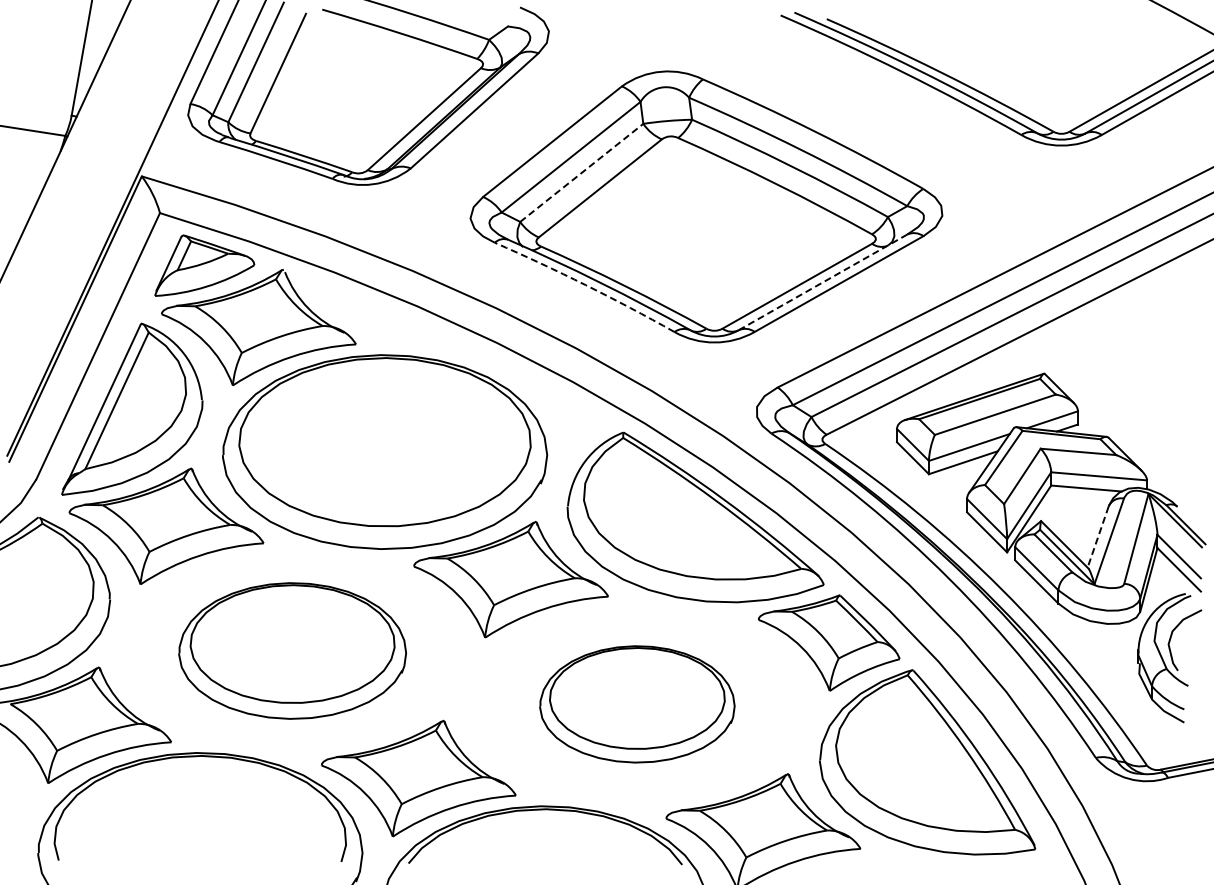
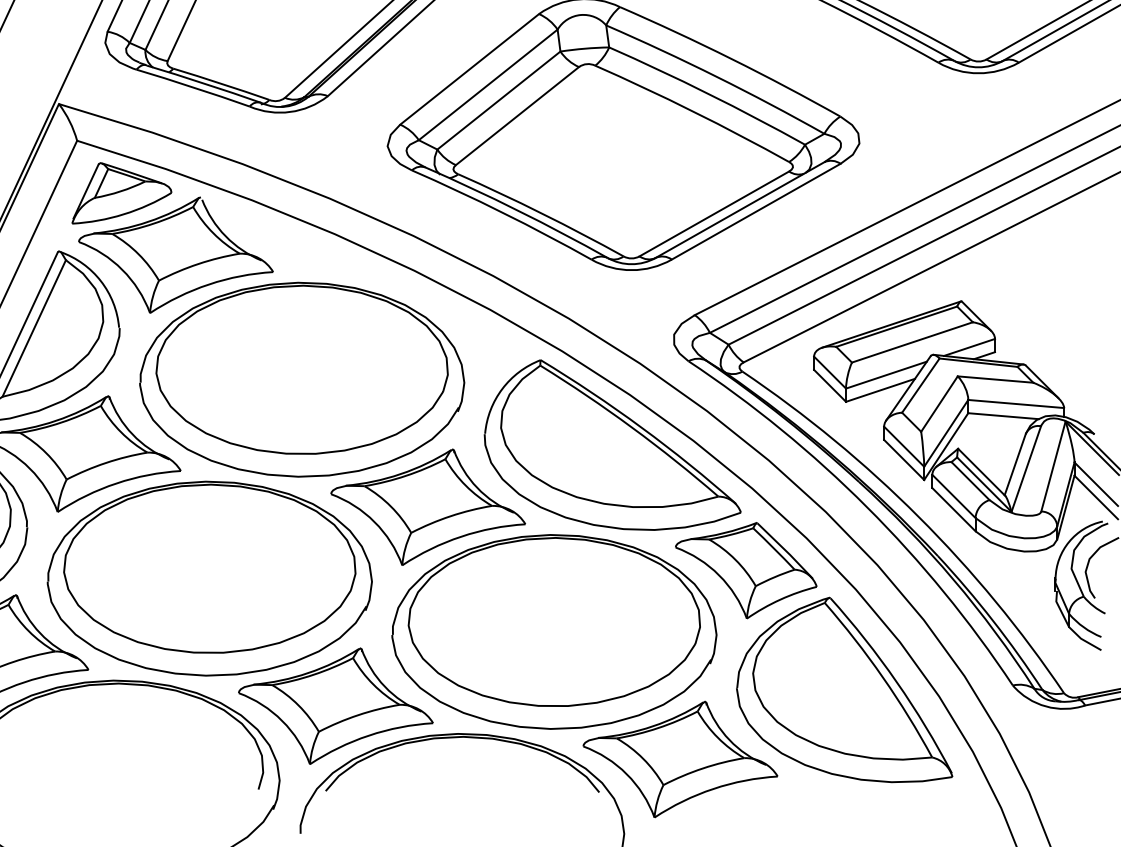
line: (581, 172) -> (498, 100), dashed -> solid
line: (823, 282) -> (740, 210), dashed -> solid
arc: (585, 285) -> (502, 213), dashed -> solid
line: (1097, 537) -> (1014, 465), dashed -> solid
part: (292, 650) -> (209, 578), size x1.43
part: (637, 704) -> (554, 632), size x1.67

